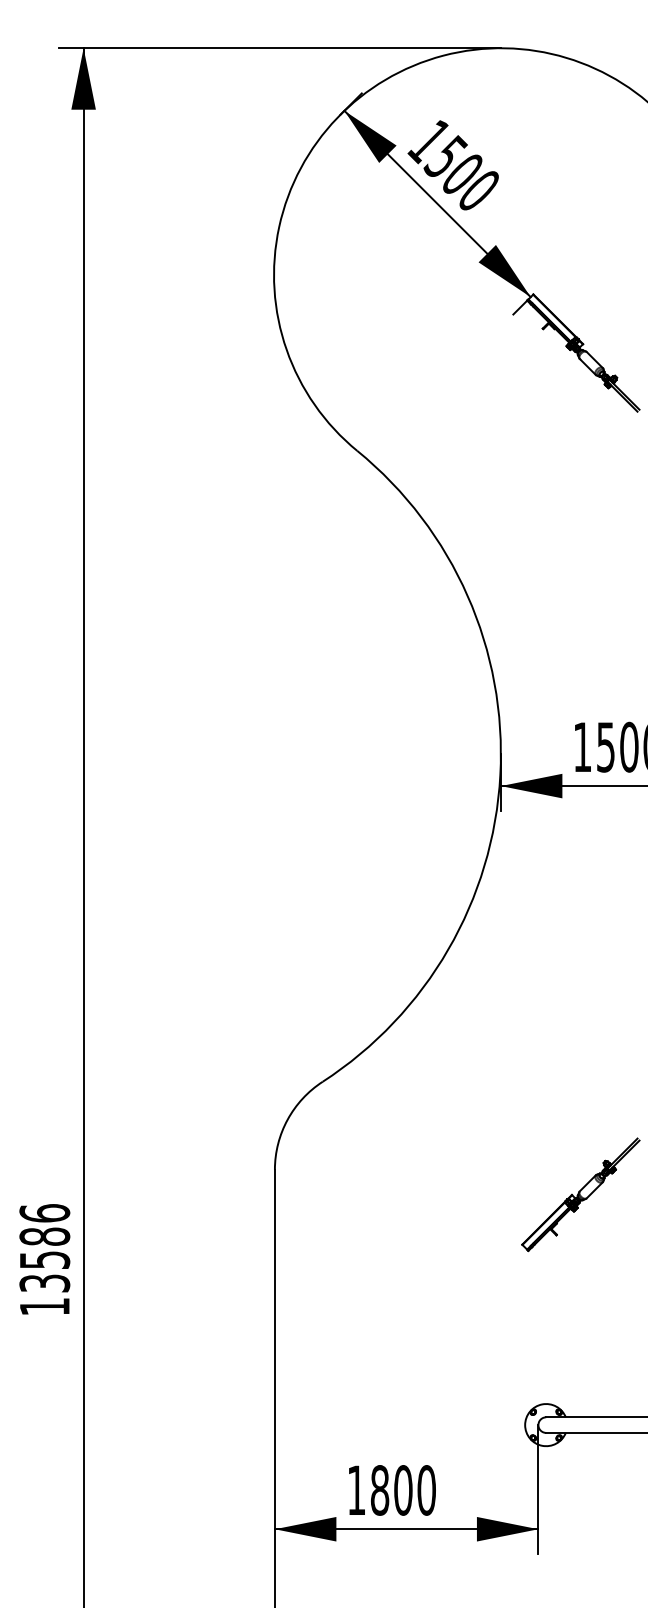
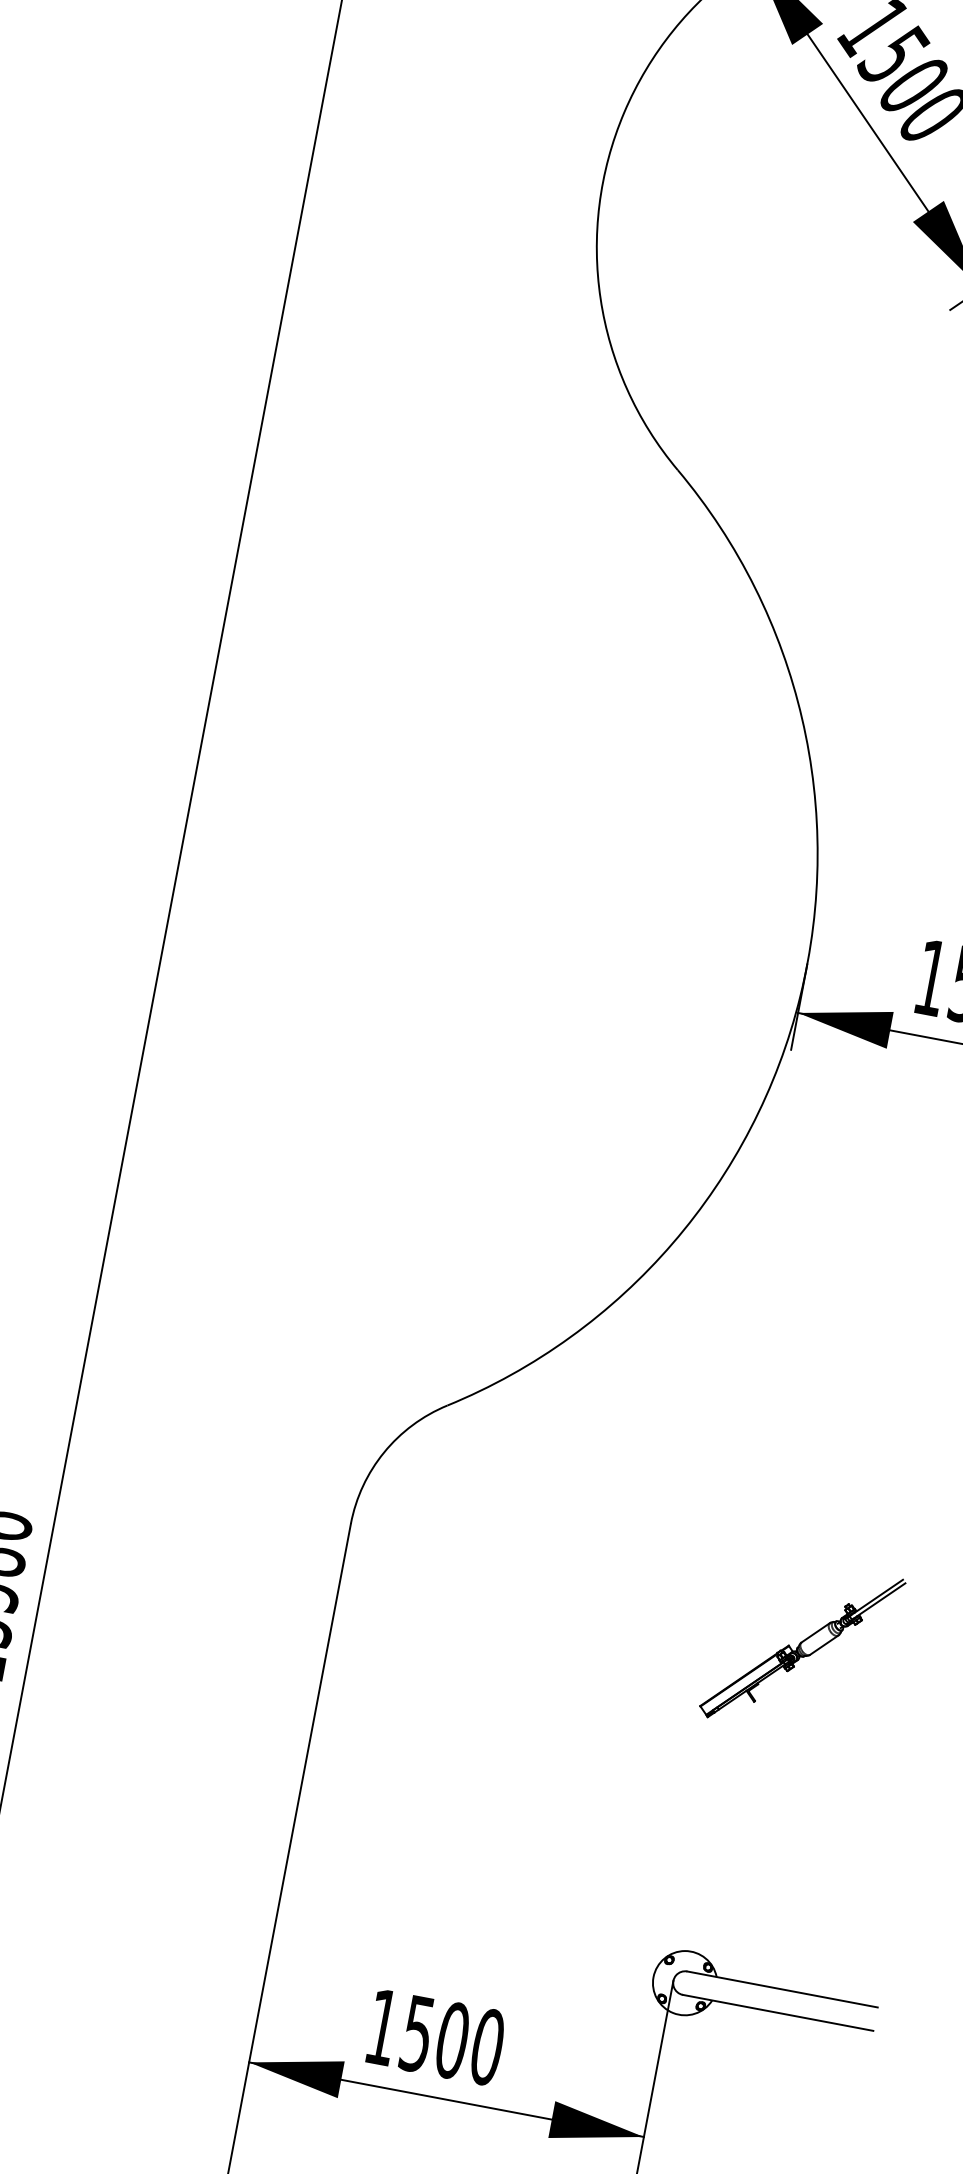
text: (380, 1490) -> (418, 2034), 1800 -> 1500

